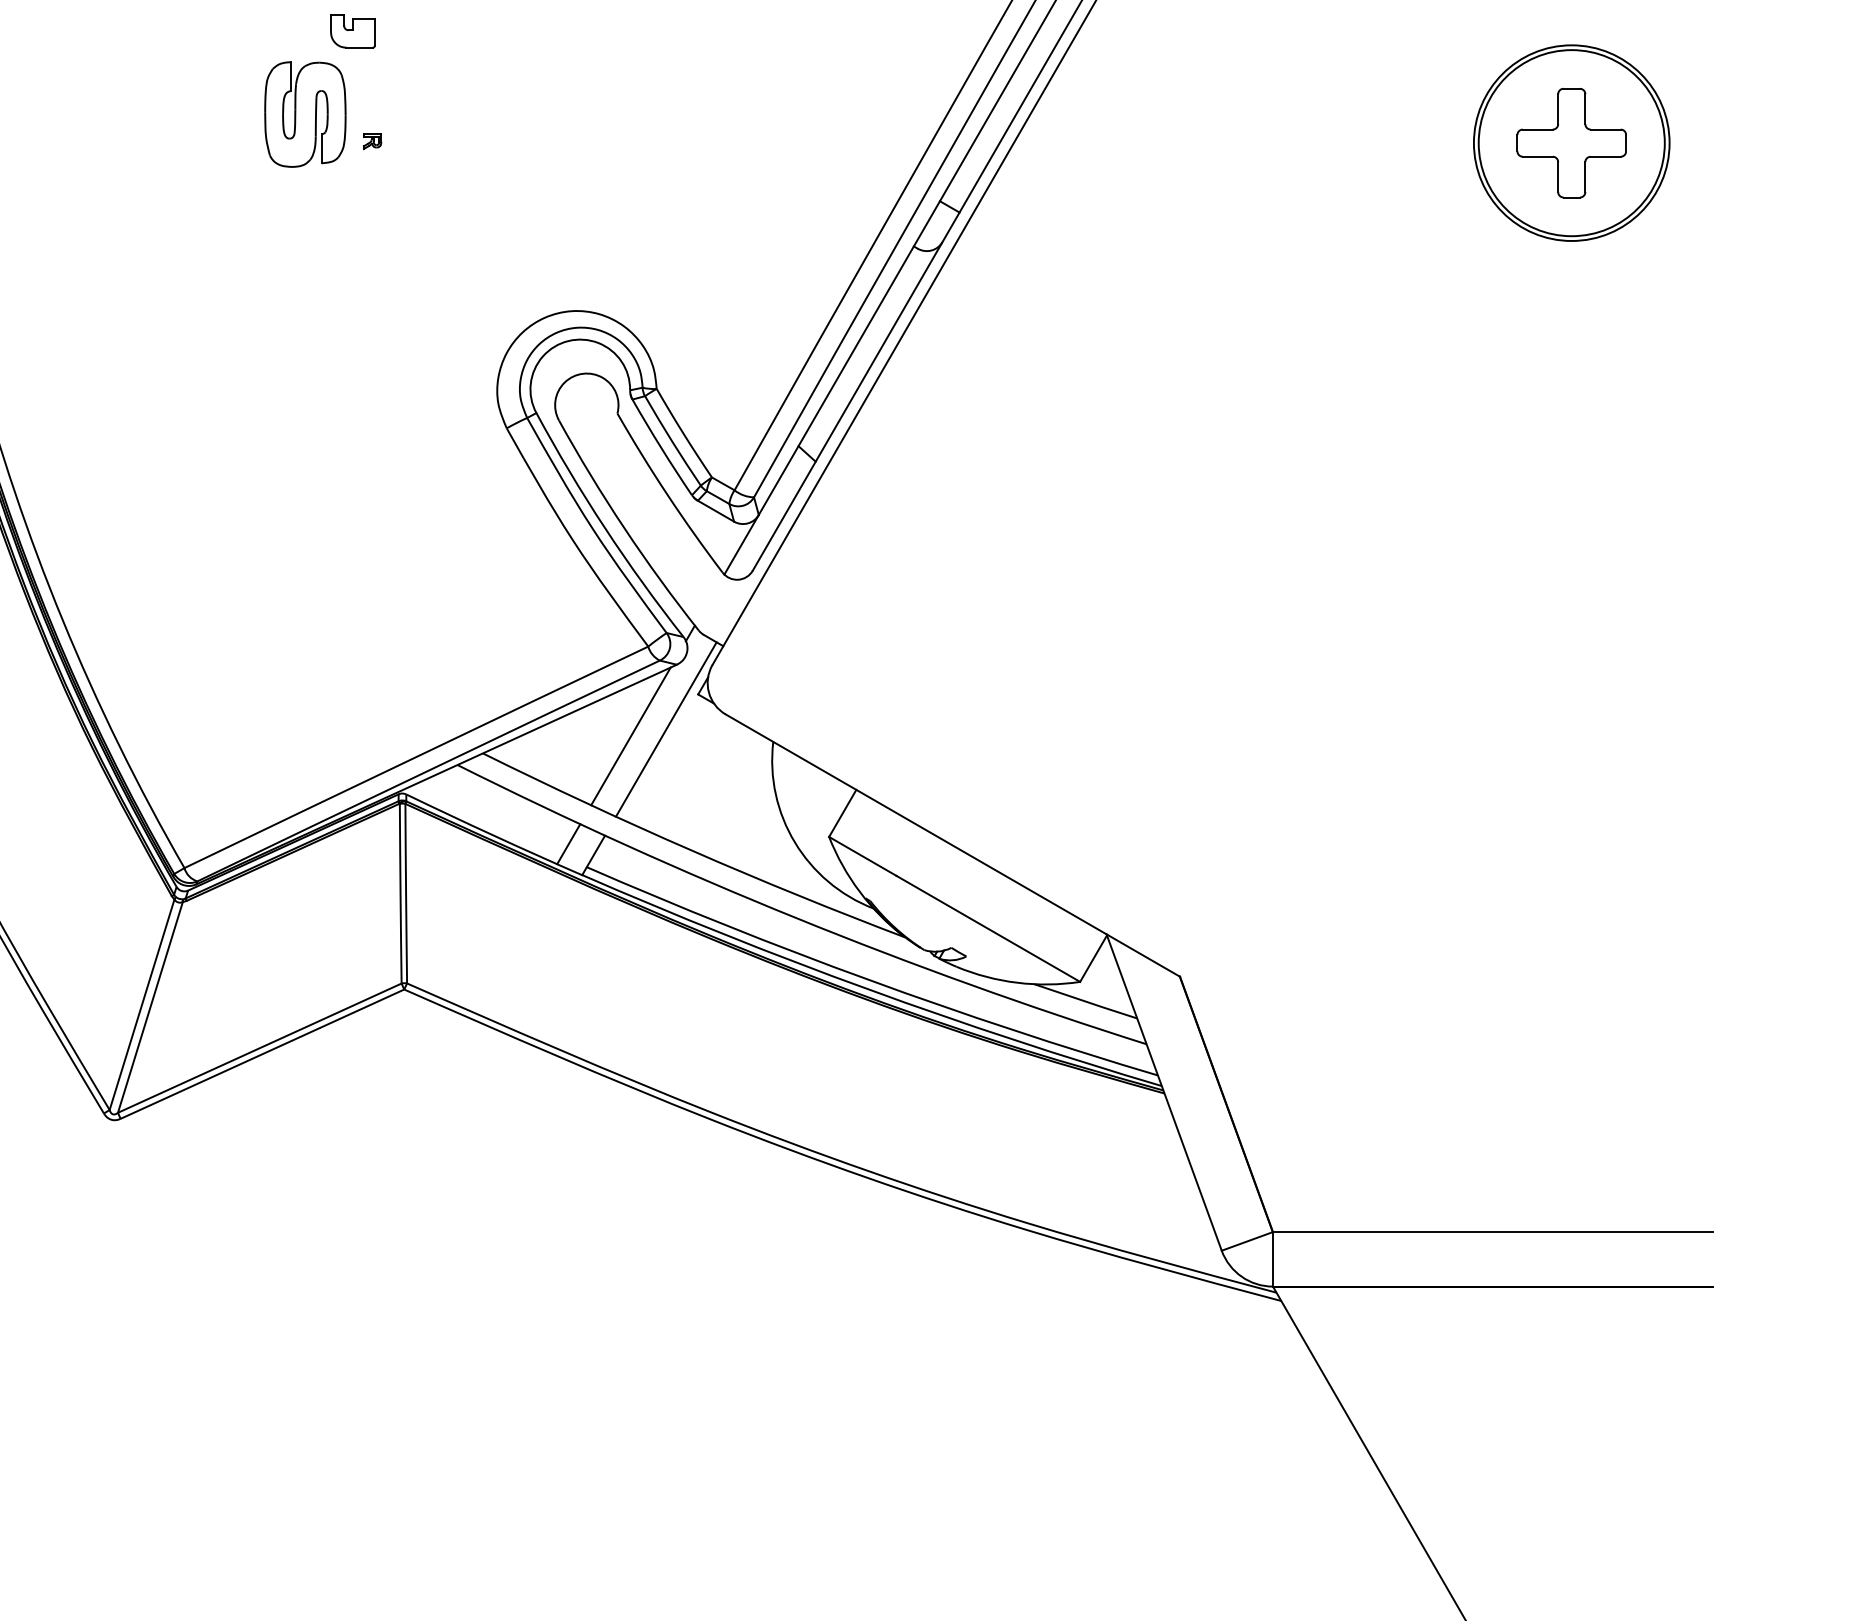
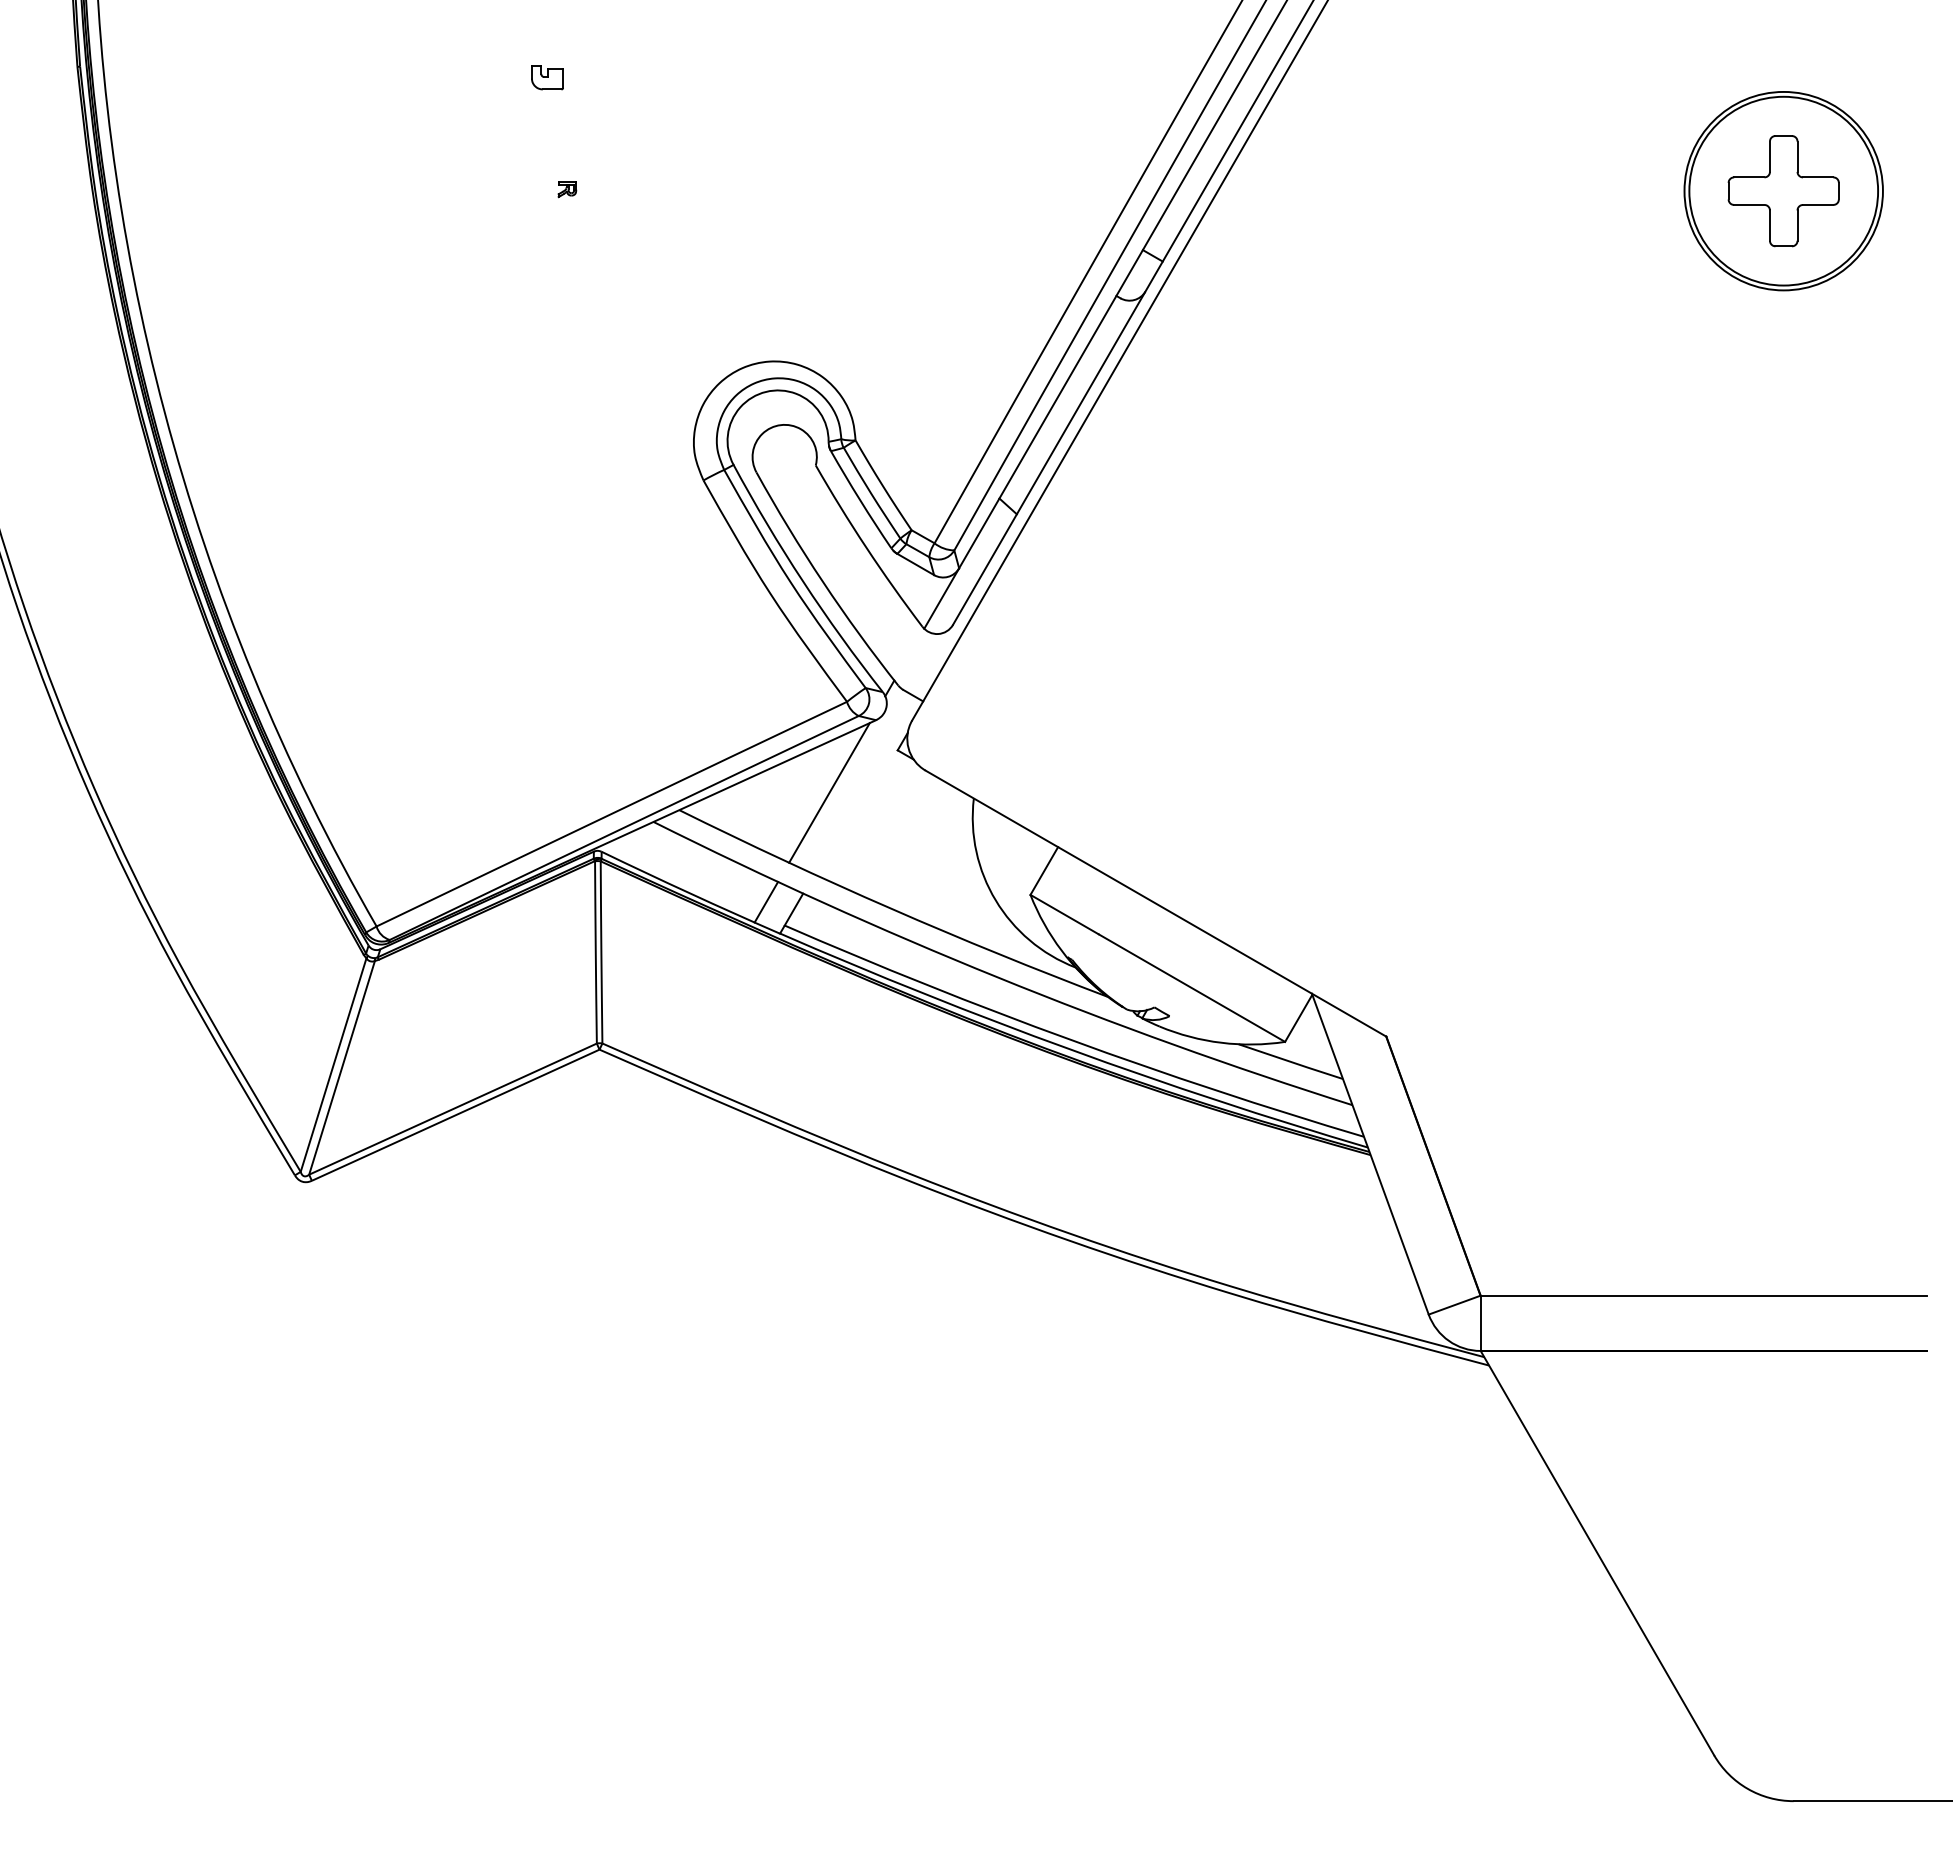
part: (352, 31) -> (547, 77), size x0.7
part: (304, 114) -> (498, 162), removed
line: (666, 729) -> (865, 785), removed

